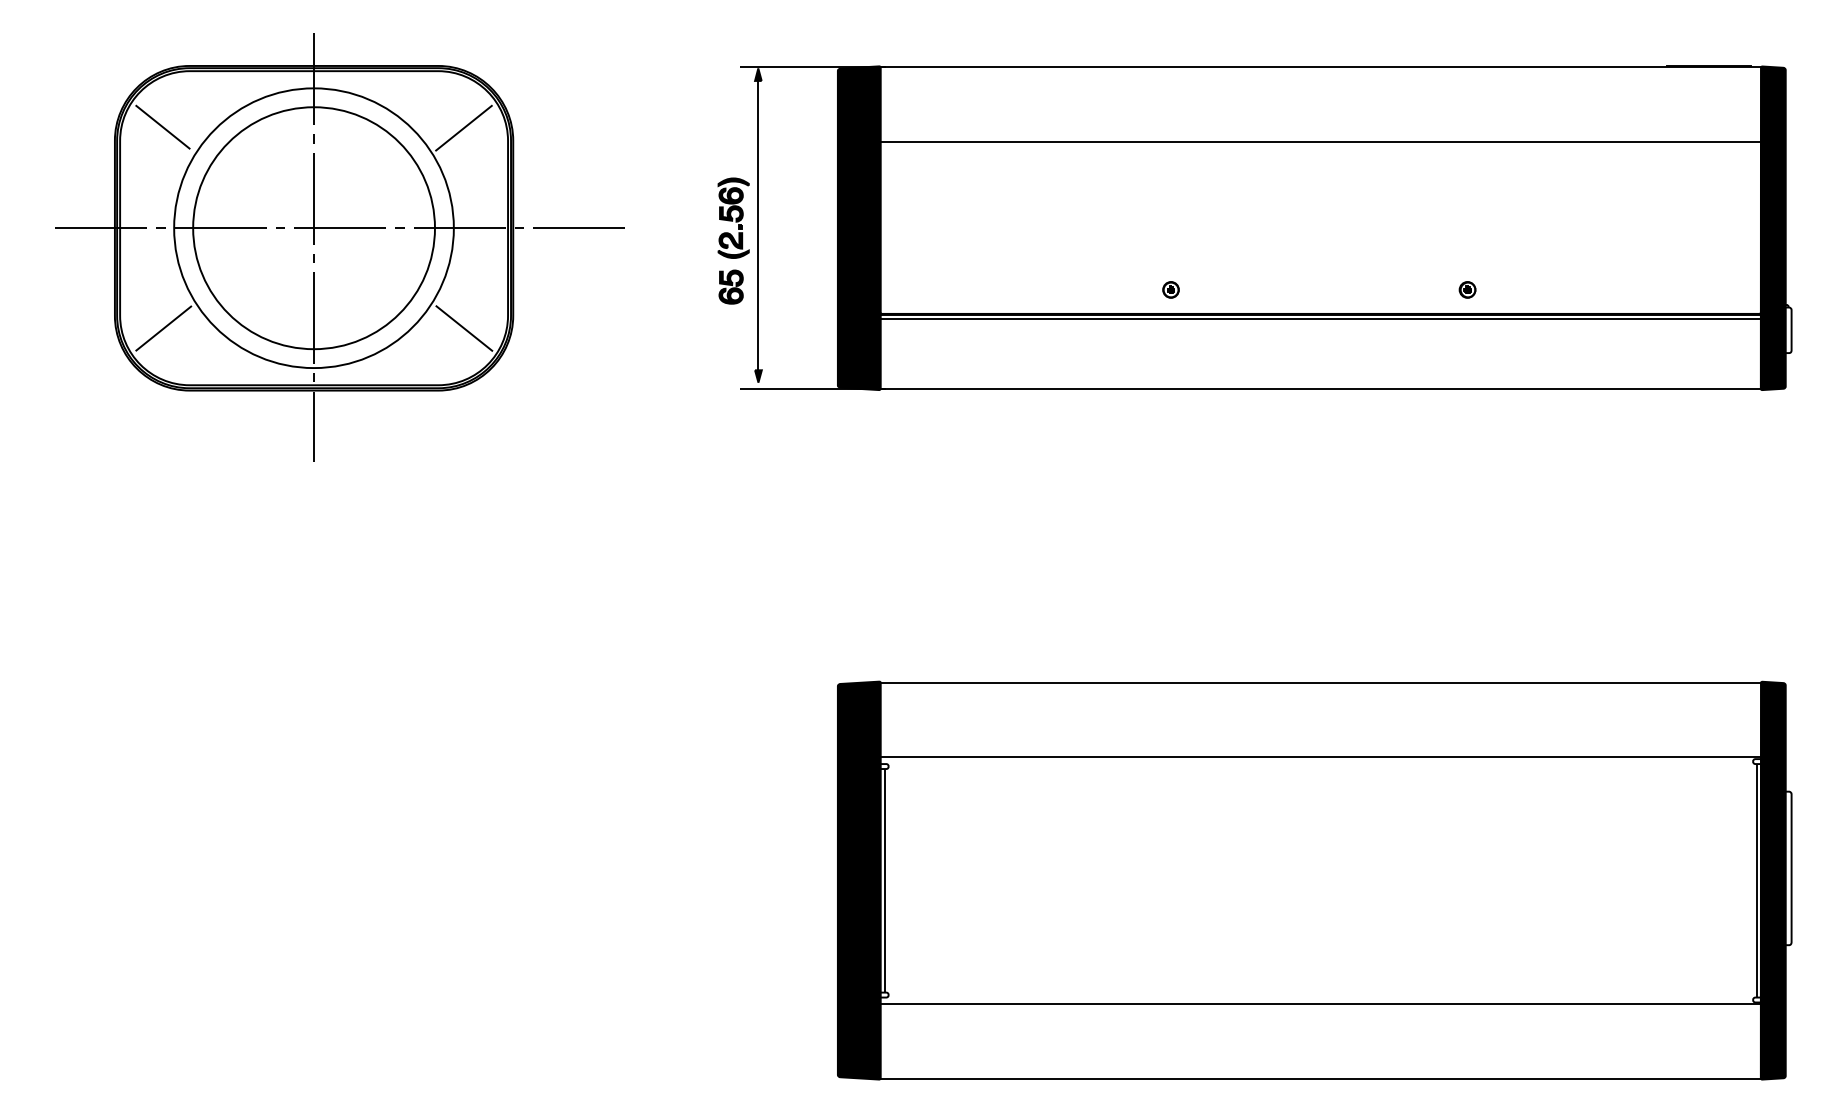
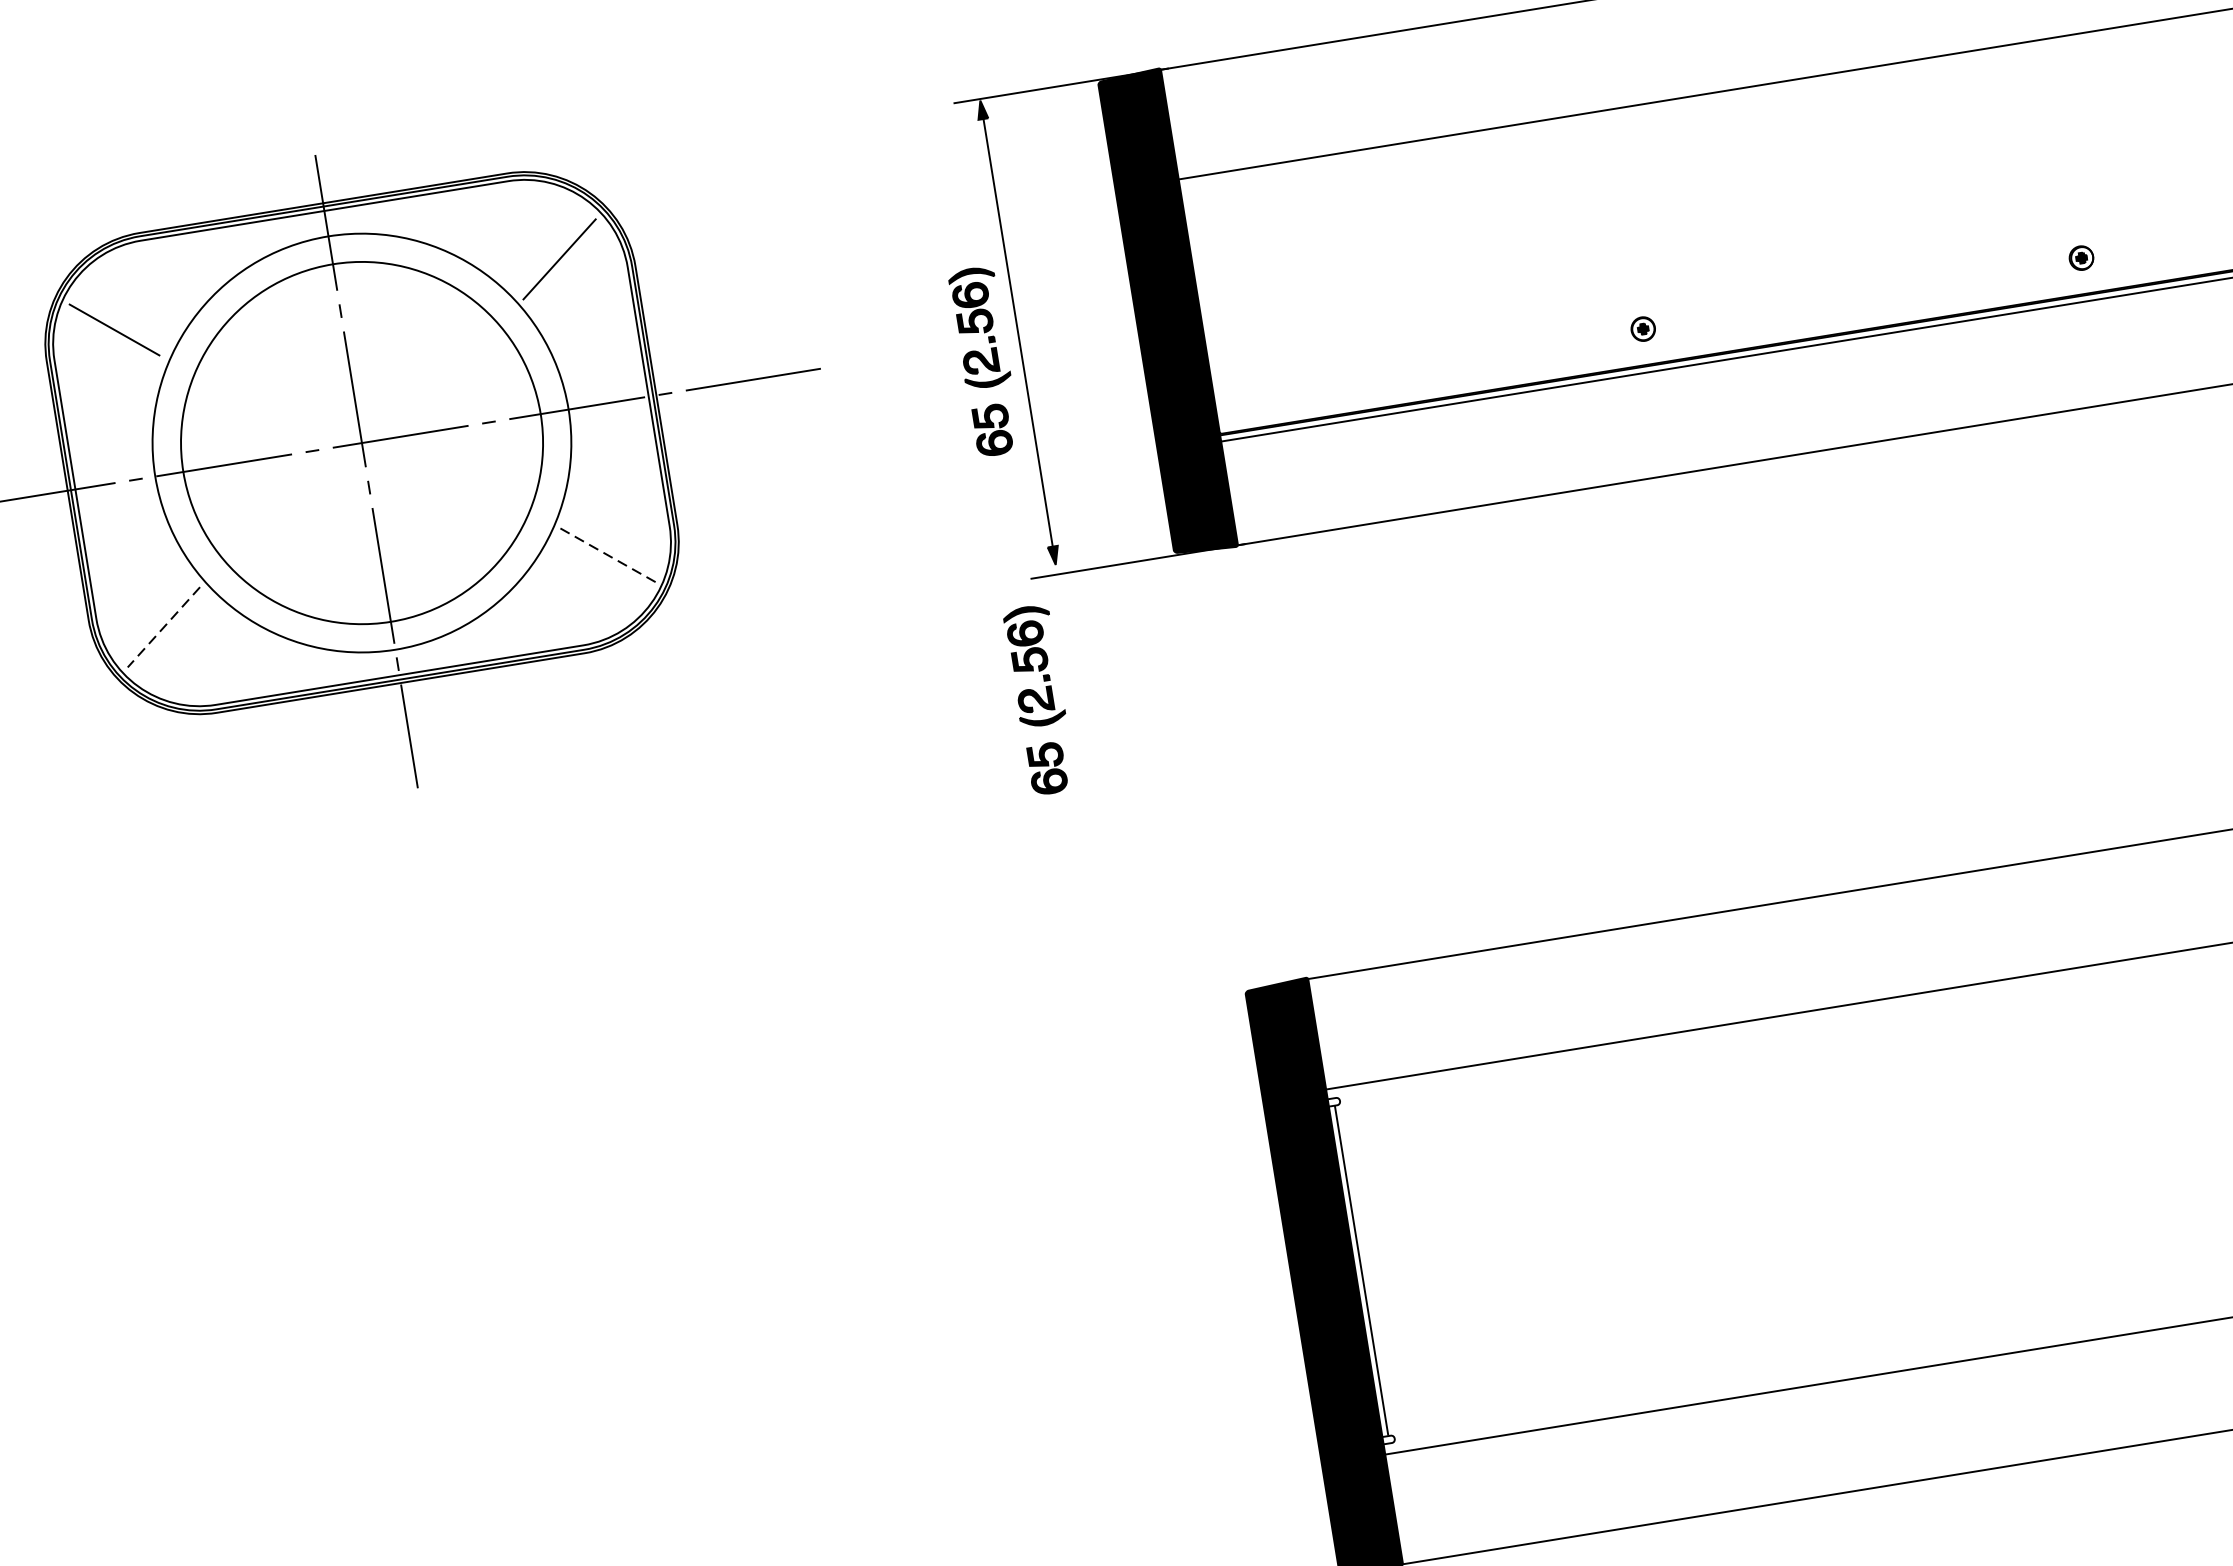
line: (163, 328) -> (163, 627), solid -> dashed
line: (464, 328) -> (608, 555), solid -> dashed
part: (733, 469) -> (1039, 699), added

